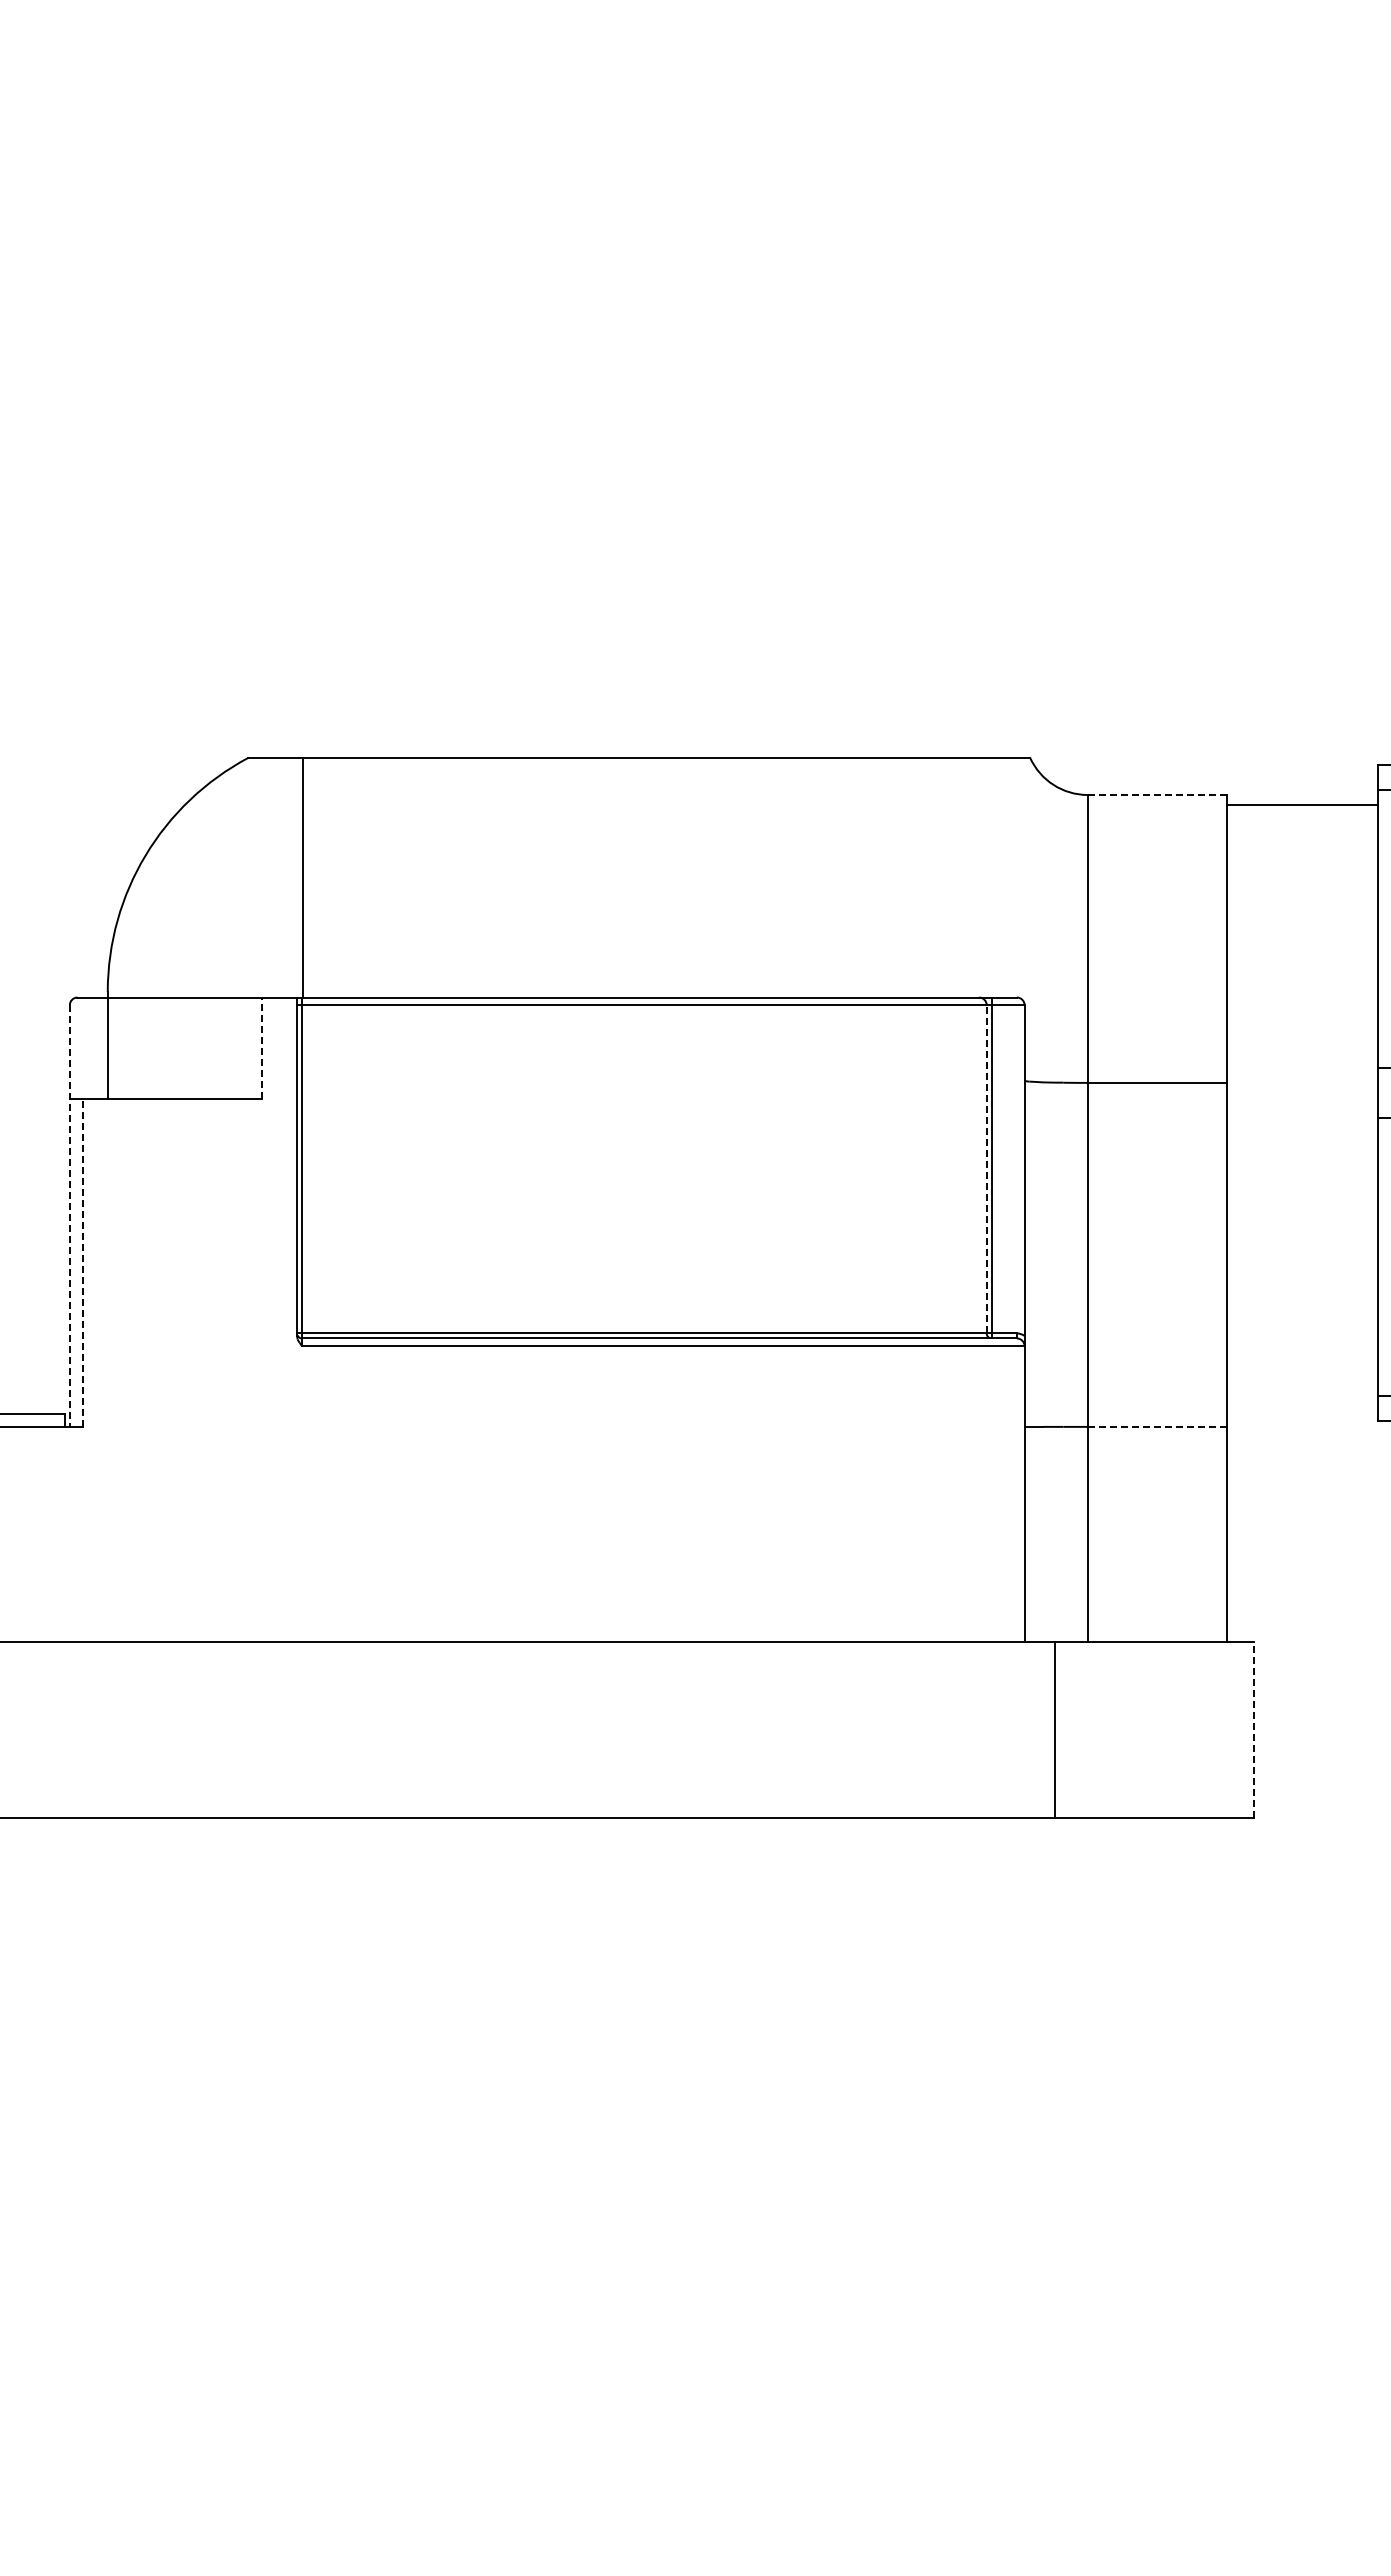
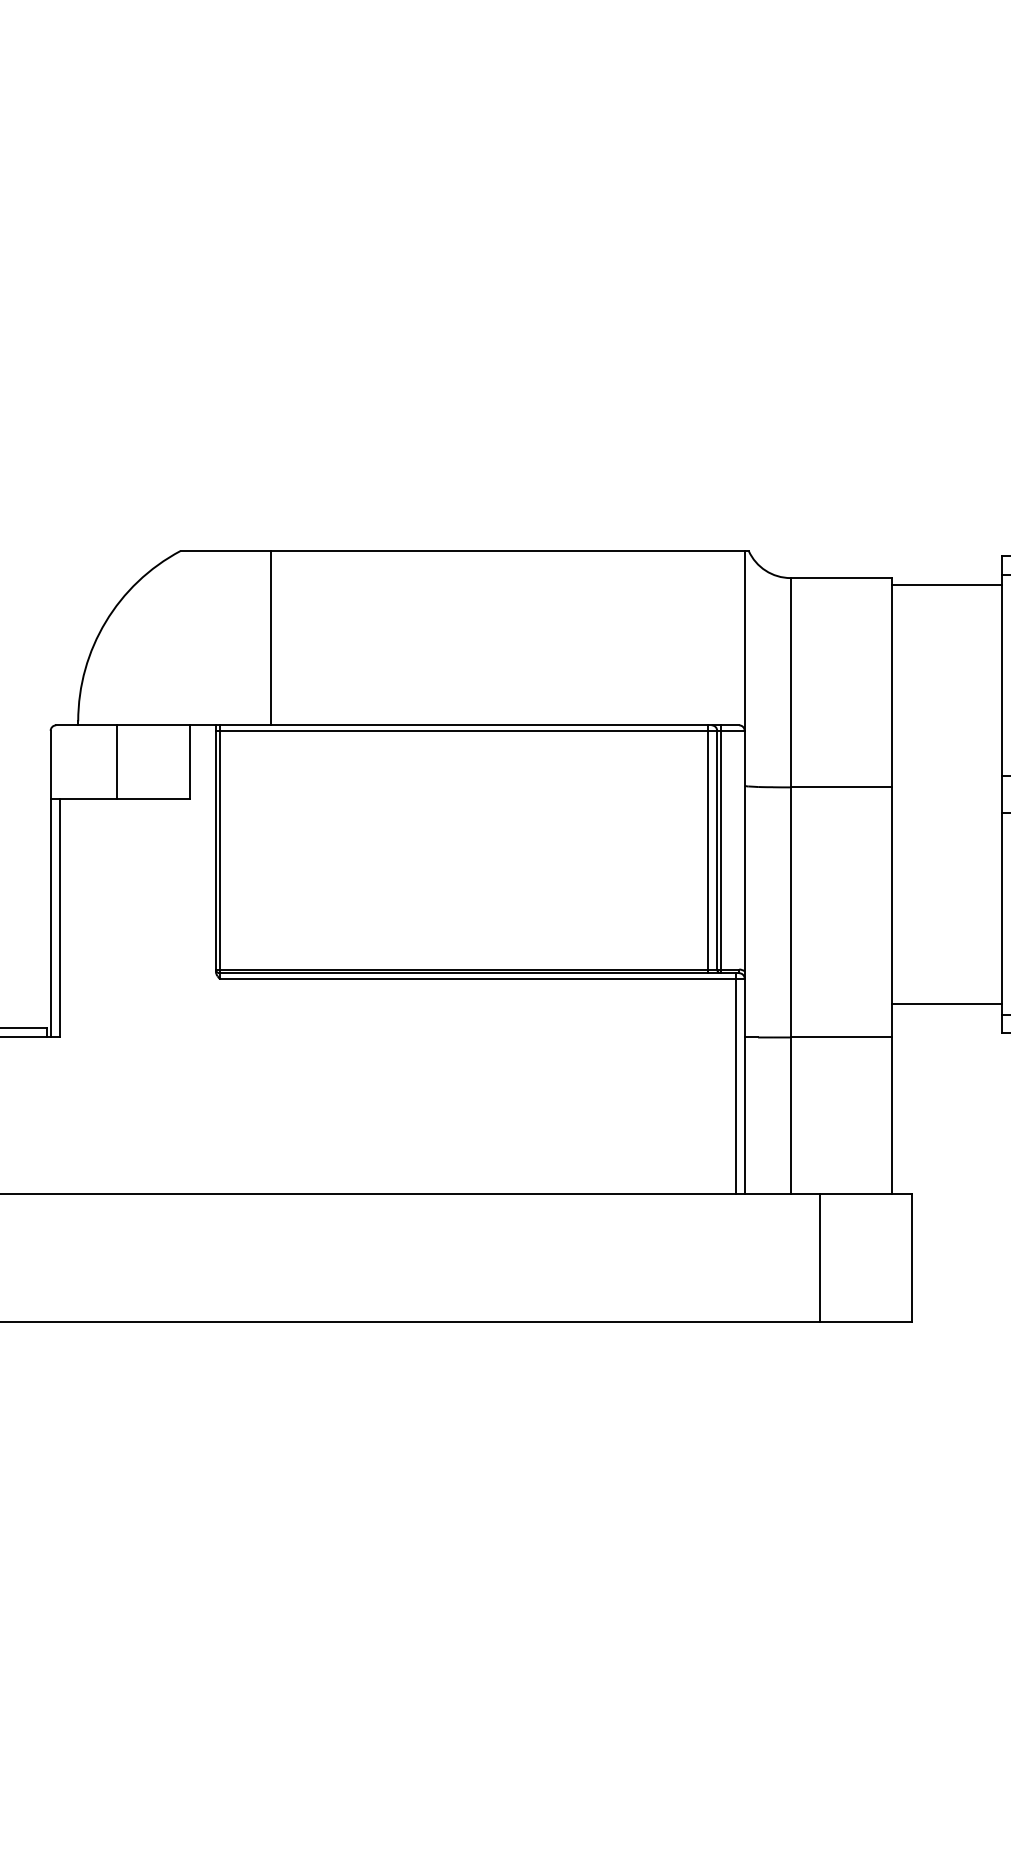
line: (1156, 794) -> (840, 577), dashed -> solid
line: (302, 877) -> (270, 638), moved
line: (1024, 879) -> (744, 639), added
line: (107, 1047) -> (116, 761), moved
line: (261, 1048) -> (189, 762), dashed -> solid
line: (974, 1167) -> (708, 848), added
line: (986, 1168) -> (717, 849), dashed -> solid
line: (69, 1216) -> (50, 884), dashed -> solid
line: (82, 1262) -> (59, 917), dashed -> solid
line: (1302, 1380) -> (946, 1003), added
line: (1156, 1426) -> (840, 1037), dashed -> solid
line: (1011, 1489) -> (735, 1082), added
line: (1055, 1729) -> (820, 1257), moved
line: (1254, 1729) -> (911, 1257), dashed -> solid

